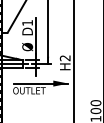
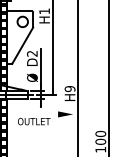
text: (27, 22) -> (32, 53), D1 -> D2
text: (64, 58) -> (69, 89), H2 -> H9
line: (40, 83) -> (45, 114), removed

